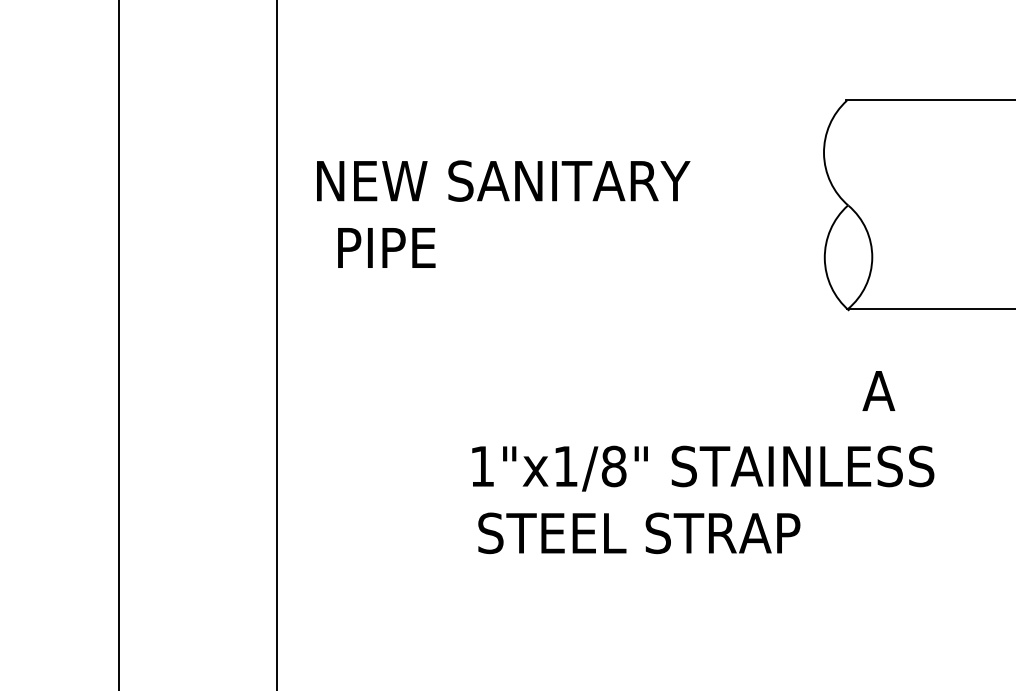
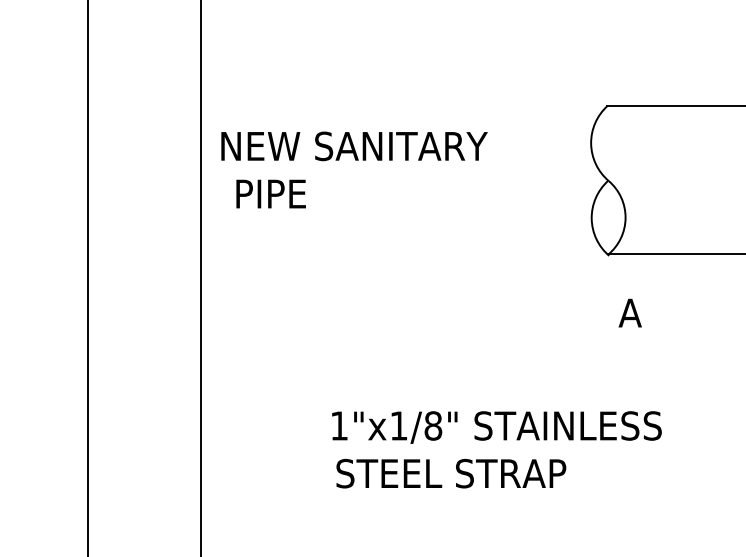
text: (503, 213) -> (354, 169), moved
text: (702, 499) -> (496, 449), moved

